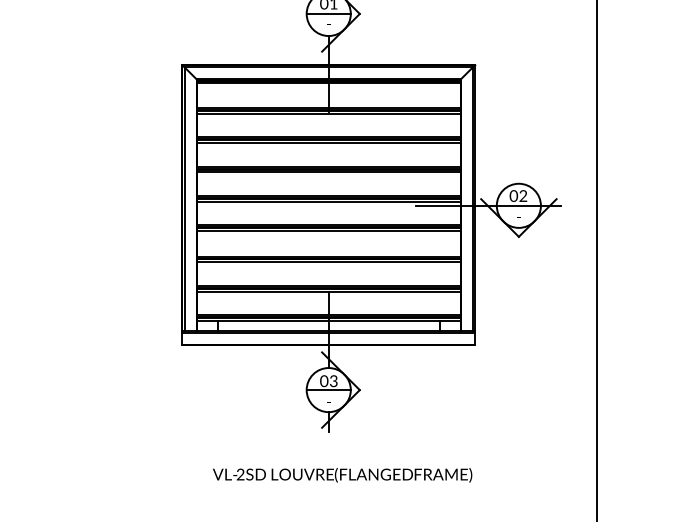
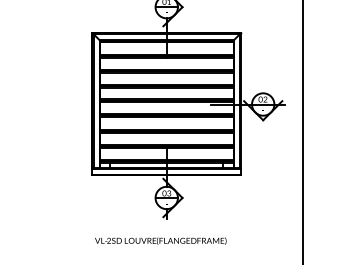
text: (342, 473) -> (160, 240), moved

